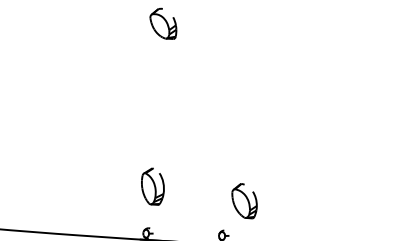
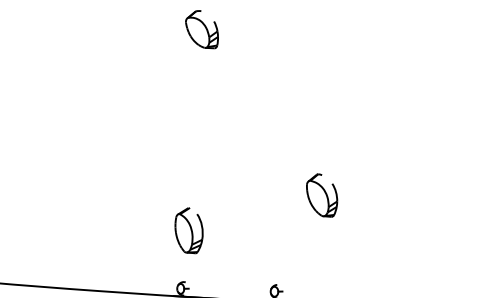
part: (244, 201) -> (321, 195), moved

